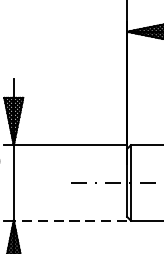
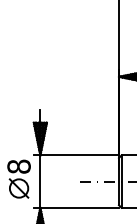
line: (70, 220) -> (79, 207), dashed -> solid

